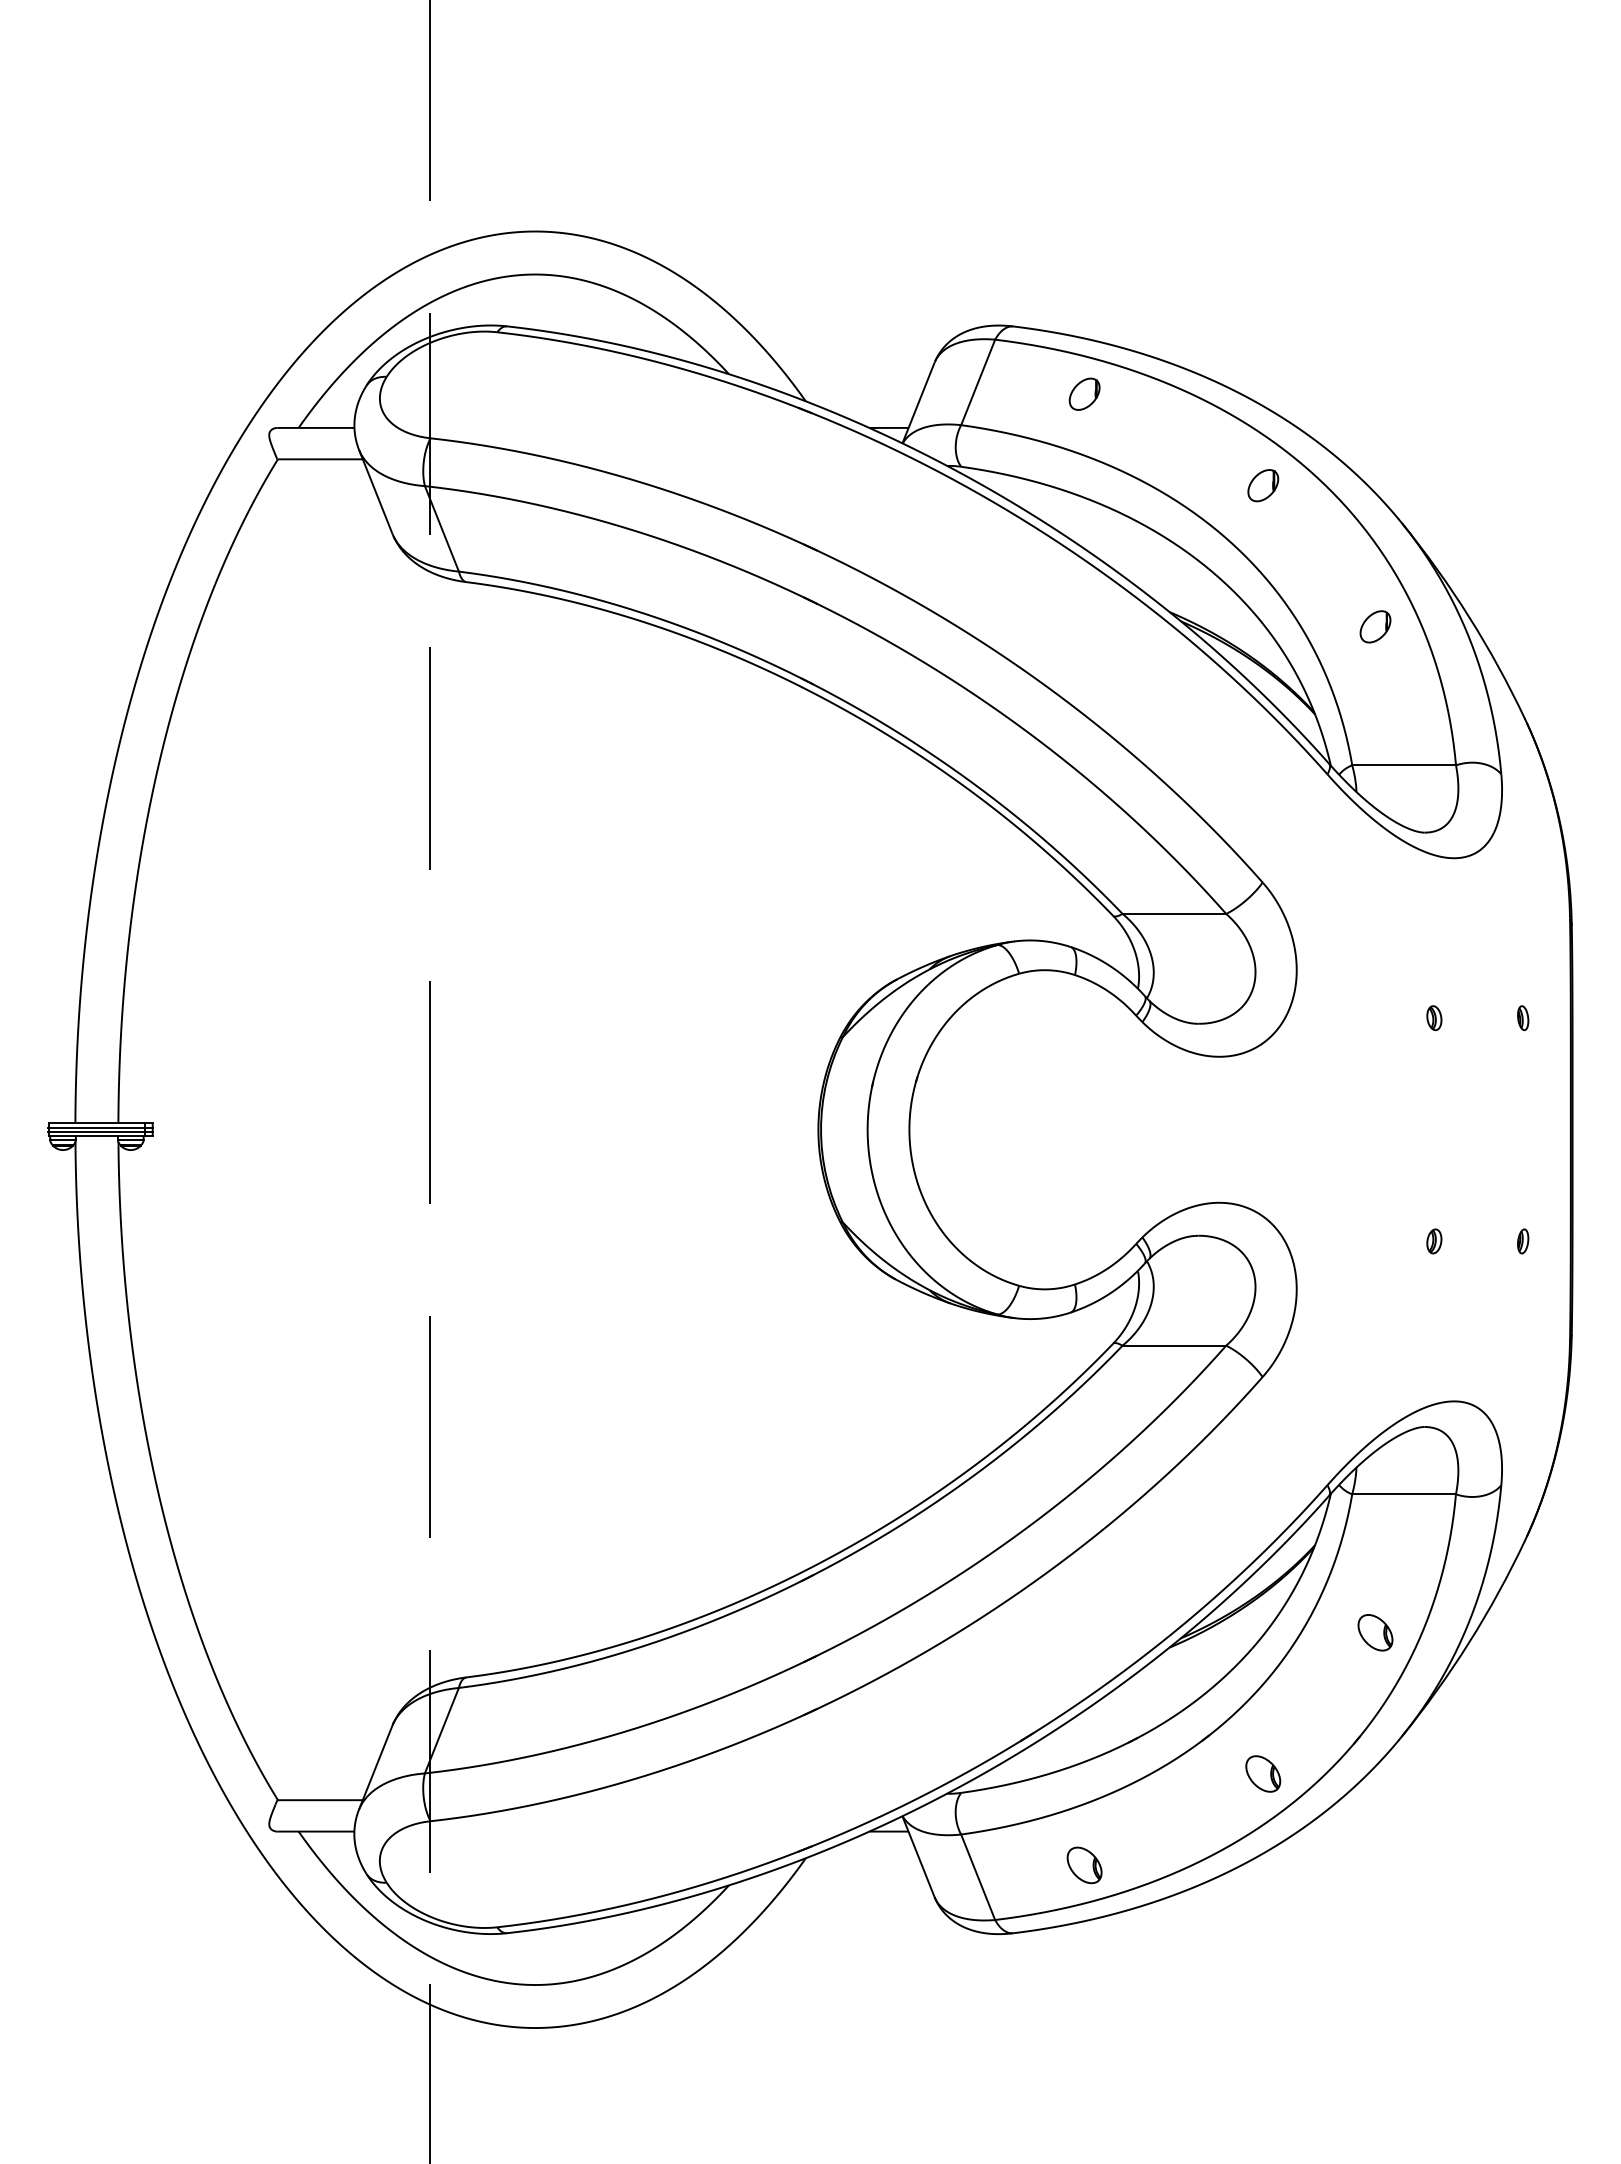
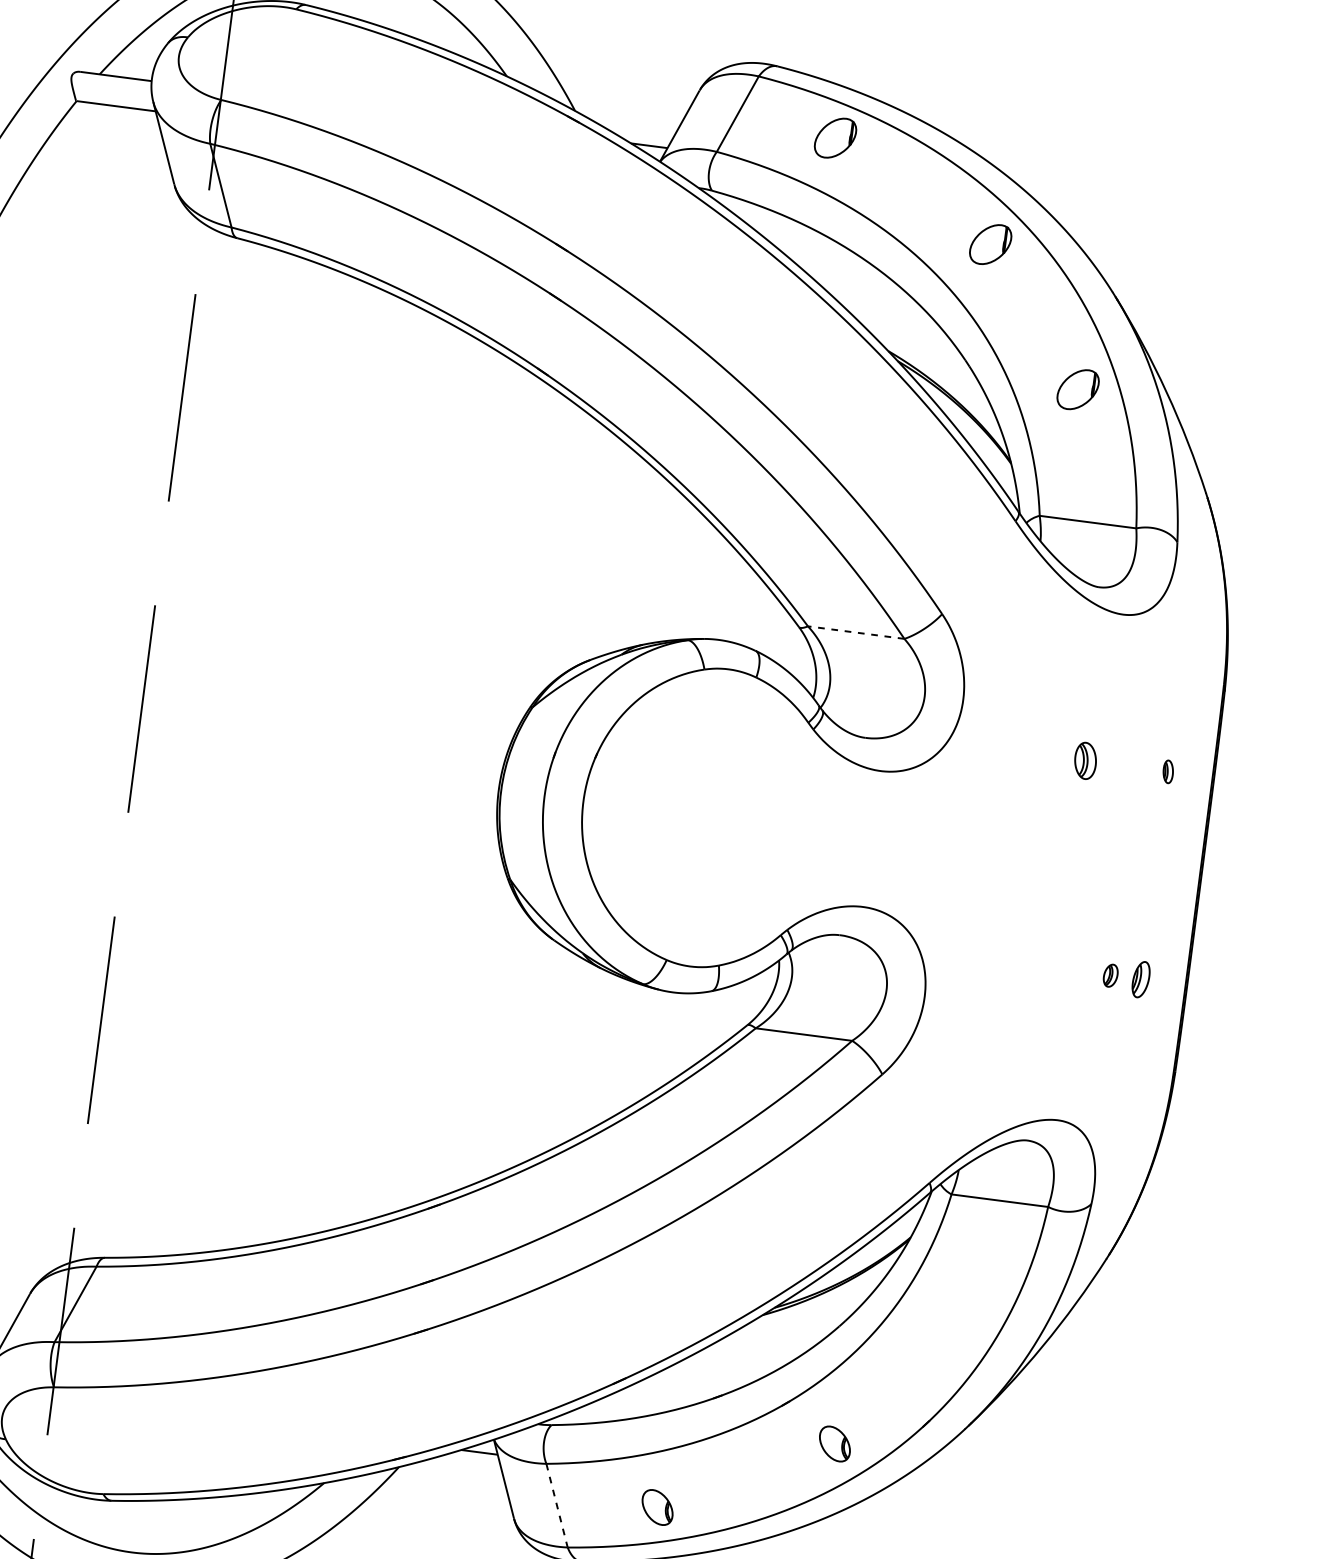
part: (1084, 393) -> (835, 137), size x1.4
part: (1263, 485) -> (990, 244), size x1.4
part: (1375, 626) -> (1078, 389), size x1.4
line: (1174, 913) -> (856, 632), solid -> dashed
part: (1434, 1018) -> (1085, 761), size x1.6
part: (1434, 1241) -> (1110, 975), moved
part: (1523, 1241) -> (1141, 979), size x1.6
part: (1375, 1632) -> (956, 1325), removed
line: (978, 1877) -> (557, 1505), solid -> dashed

